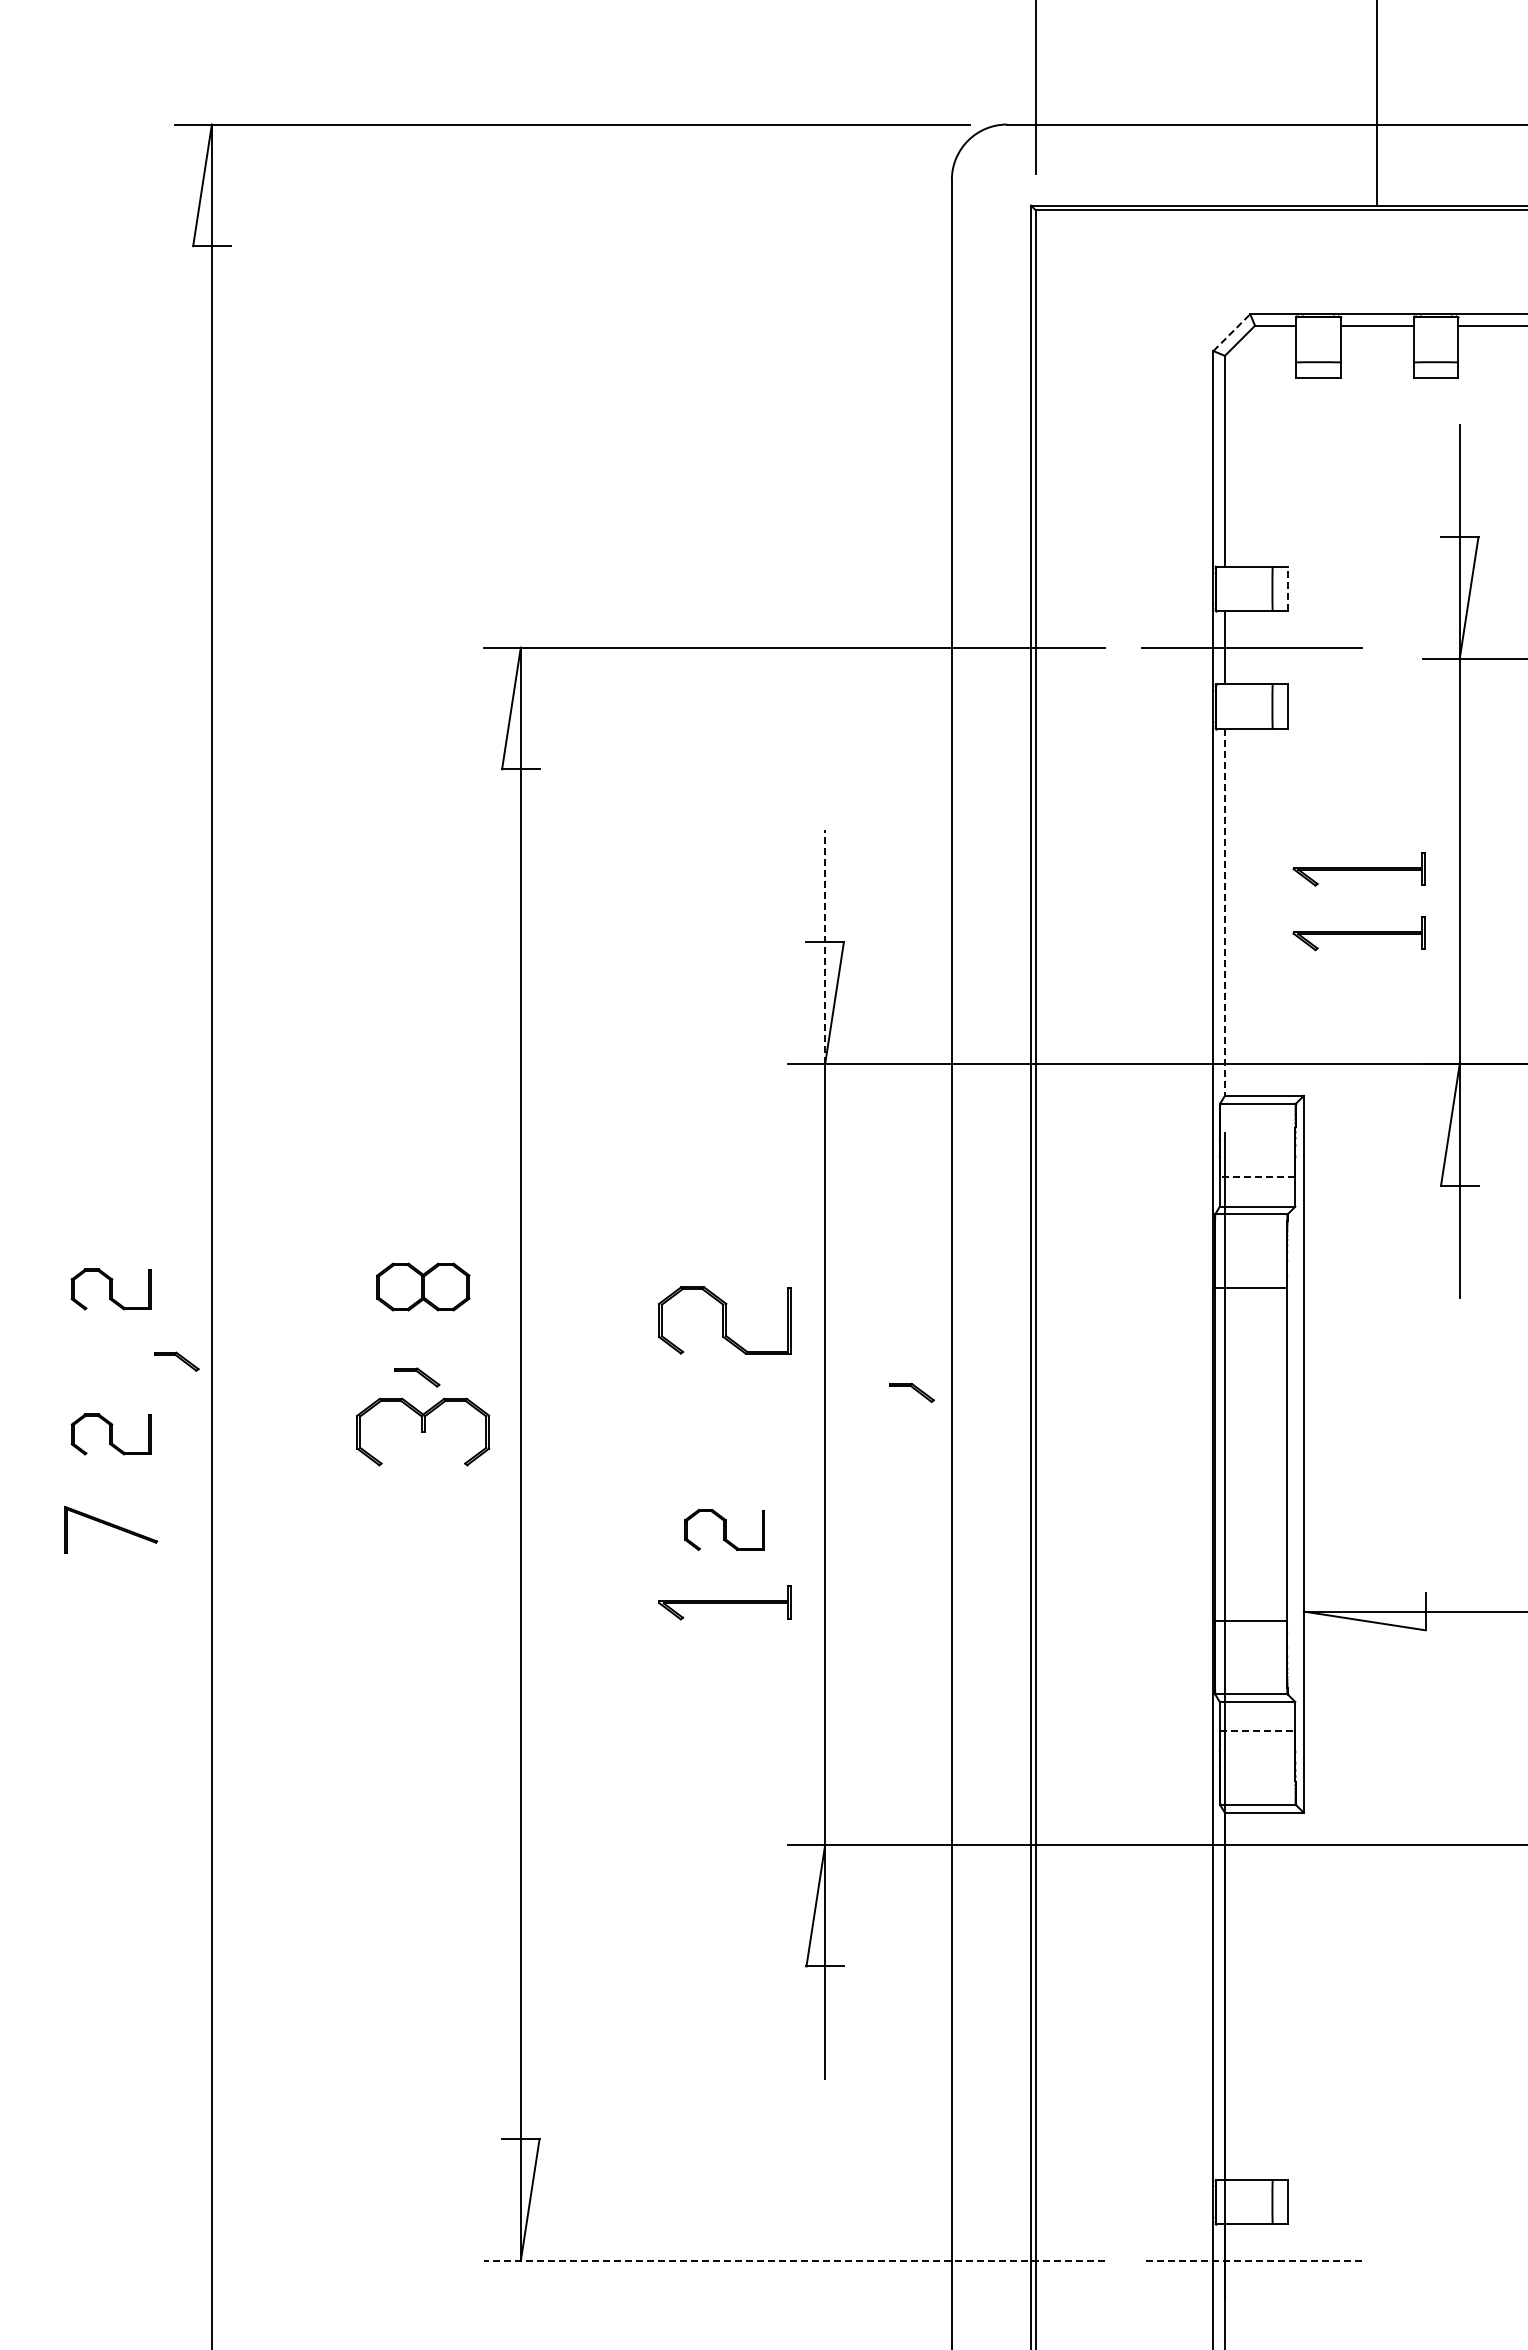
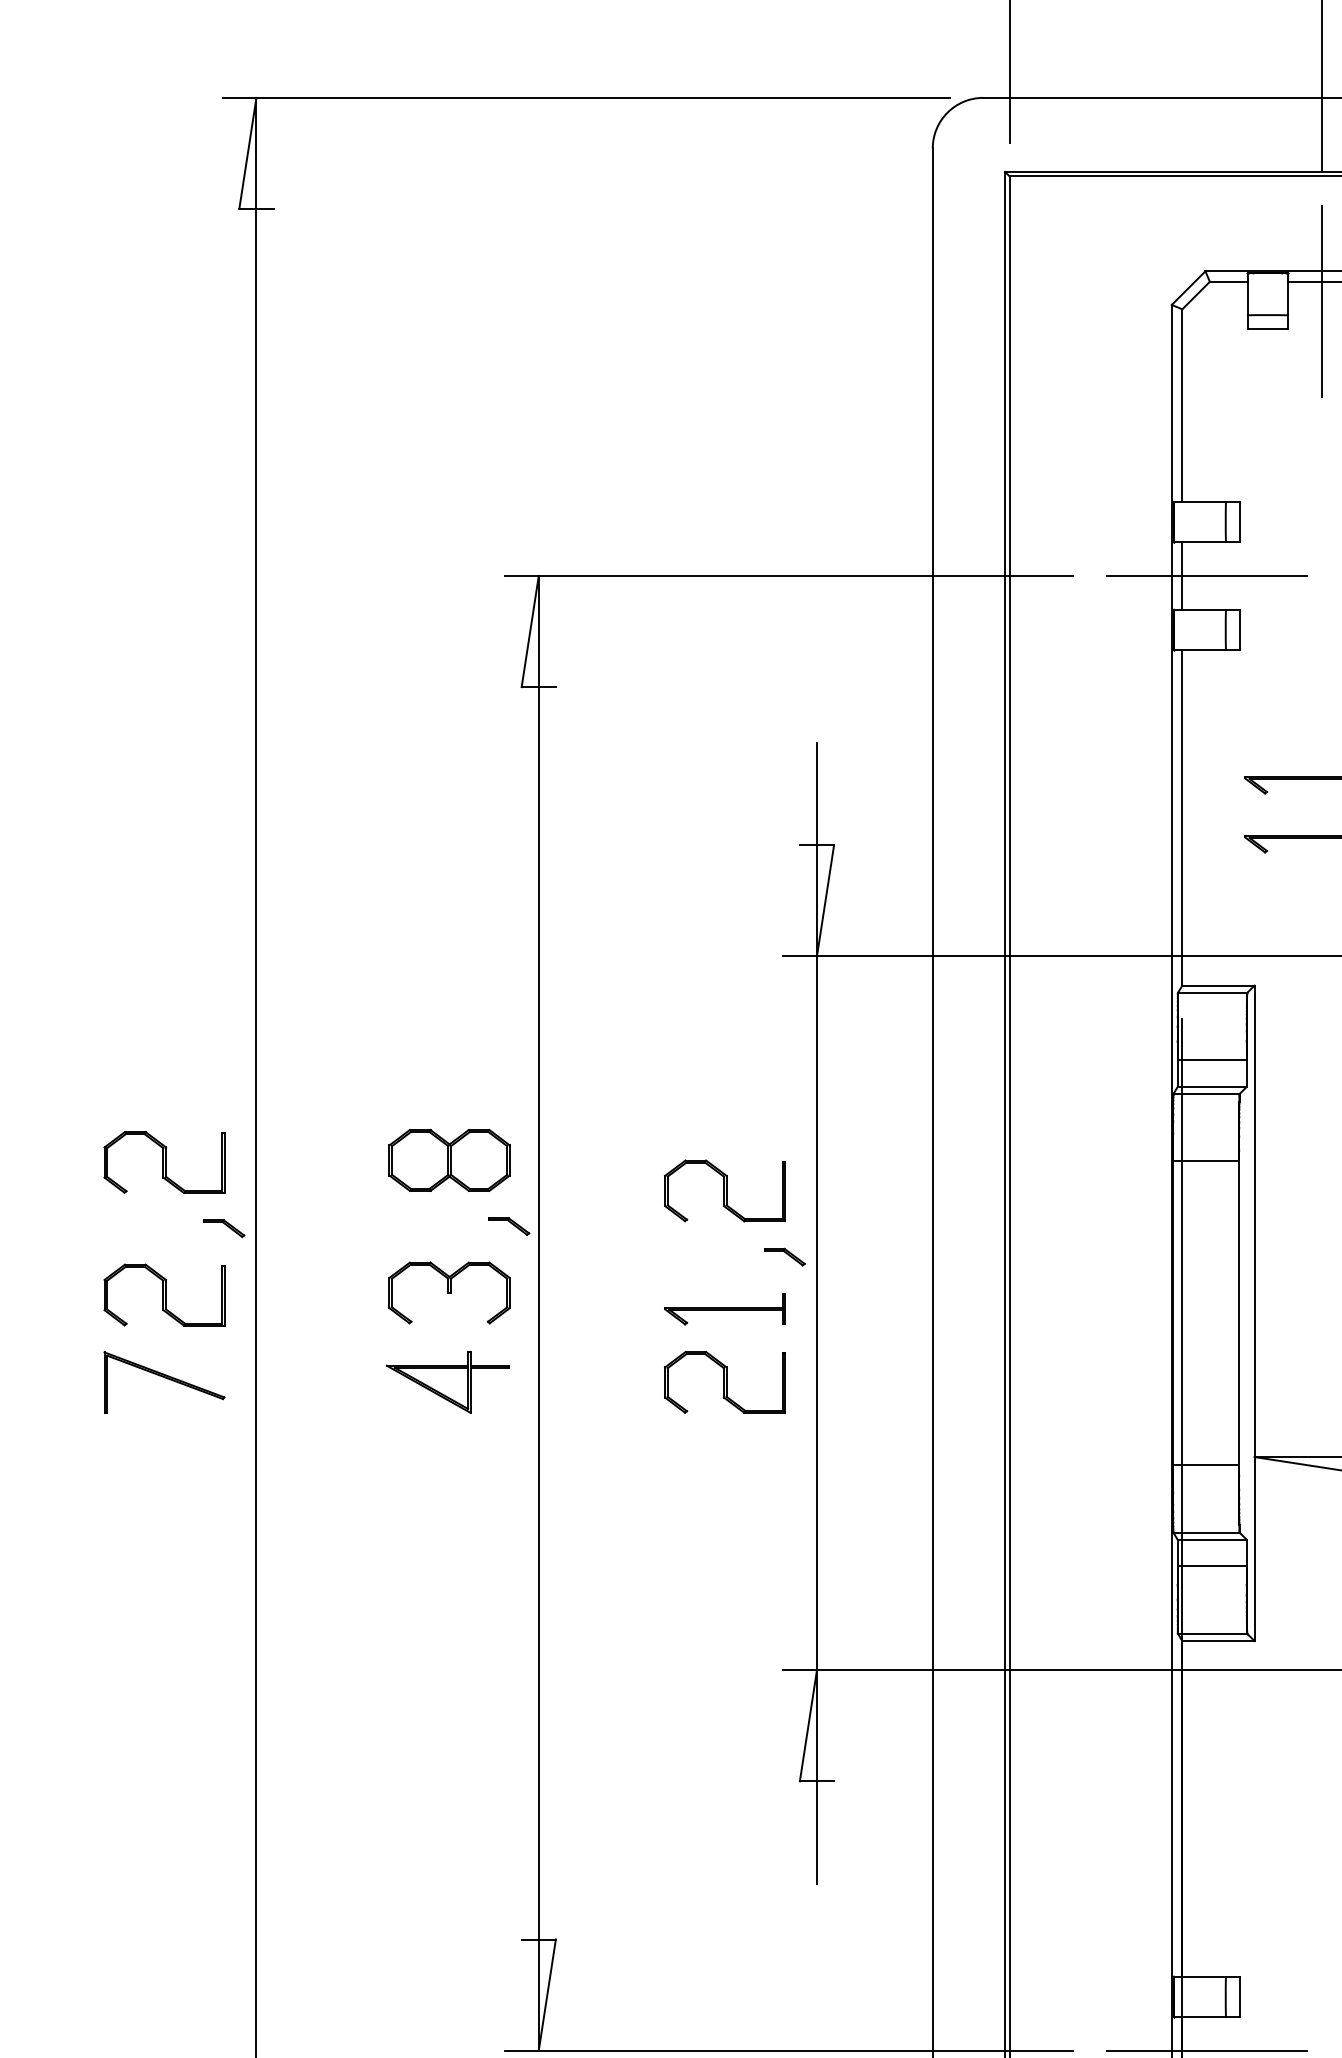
line: (1232, 332) -> (1189, 287), dashed -> solid
line: (1377, 346) -> (1321, 300), added
line: (1287, 588) -> (1239, 521), dashed -> solid
line: (1224, 912) -> (1181, 818), dashed -> solid
line: (825, 946) -> (817, 849), dashed -> solid
line: (1257, 1177) -> (1212, 1060), dashed -> solid
part: (423, 1286) -> (449, 1159), size x1.43
part: (110, 1289) -> (163, 1162), size x1.67
part: (417, 1377) -> (509, 1226), moved
part: (911, 1392) -> (784, 1256), moved
part: (110, 1434) -> (163, 1295), size x1.67
part: (110, 1529) -> (163, 1382), size x1.43
part: (724, 1529) -> (724, 1382), size x1.67
part: (420, 1530) -> (447, 1382), added
part: (724, 1602) -> (724, 1308), moved
line: (1257, 1731) -> (1212, 1566), dashed -> solid
line: (794, 2261) -> (788, 2051), dashed -> solid
line: (1251, 2261) -> (1206, 2051), dashed -> solid

